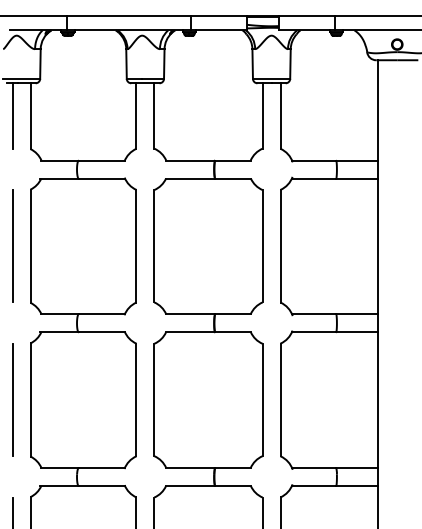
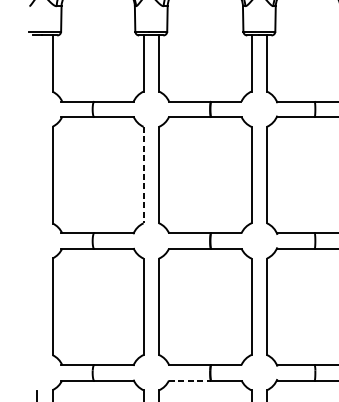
line: (12, 115) -> (37, 63), removed
line: (12, 245) -> (37, 174), removed
line: (136, 246) -> (143, 175), solid -> dashed
line: (12, 399) -> (37, 306), removed
line: (190, 486) -> (189, 380), solid -> dashed

